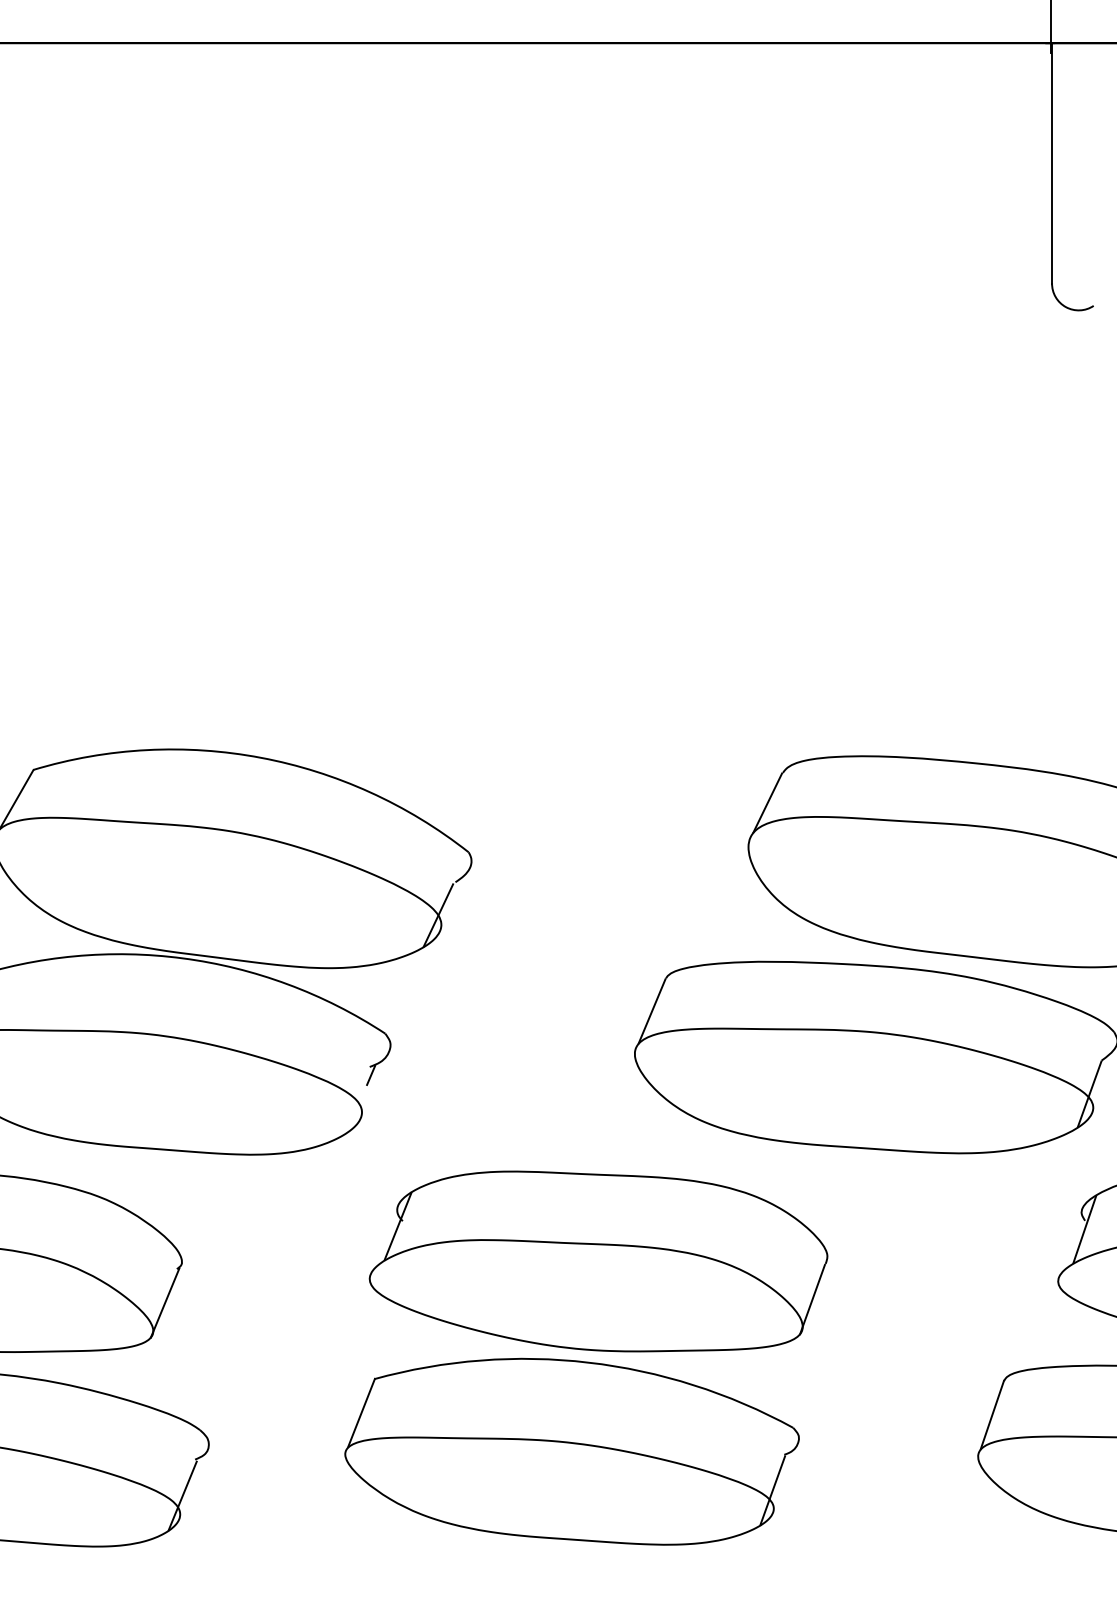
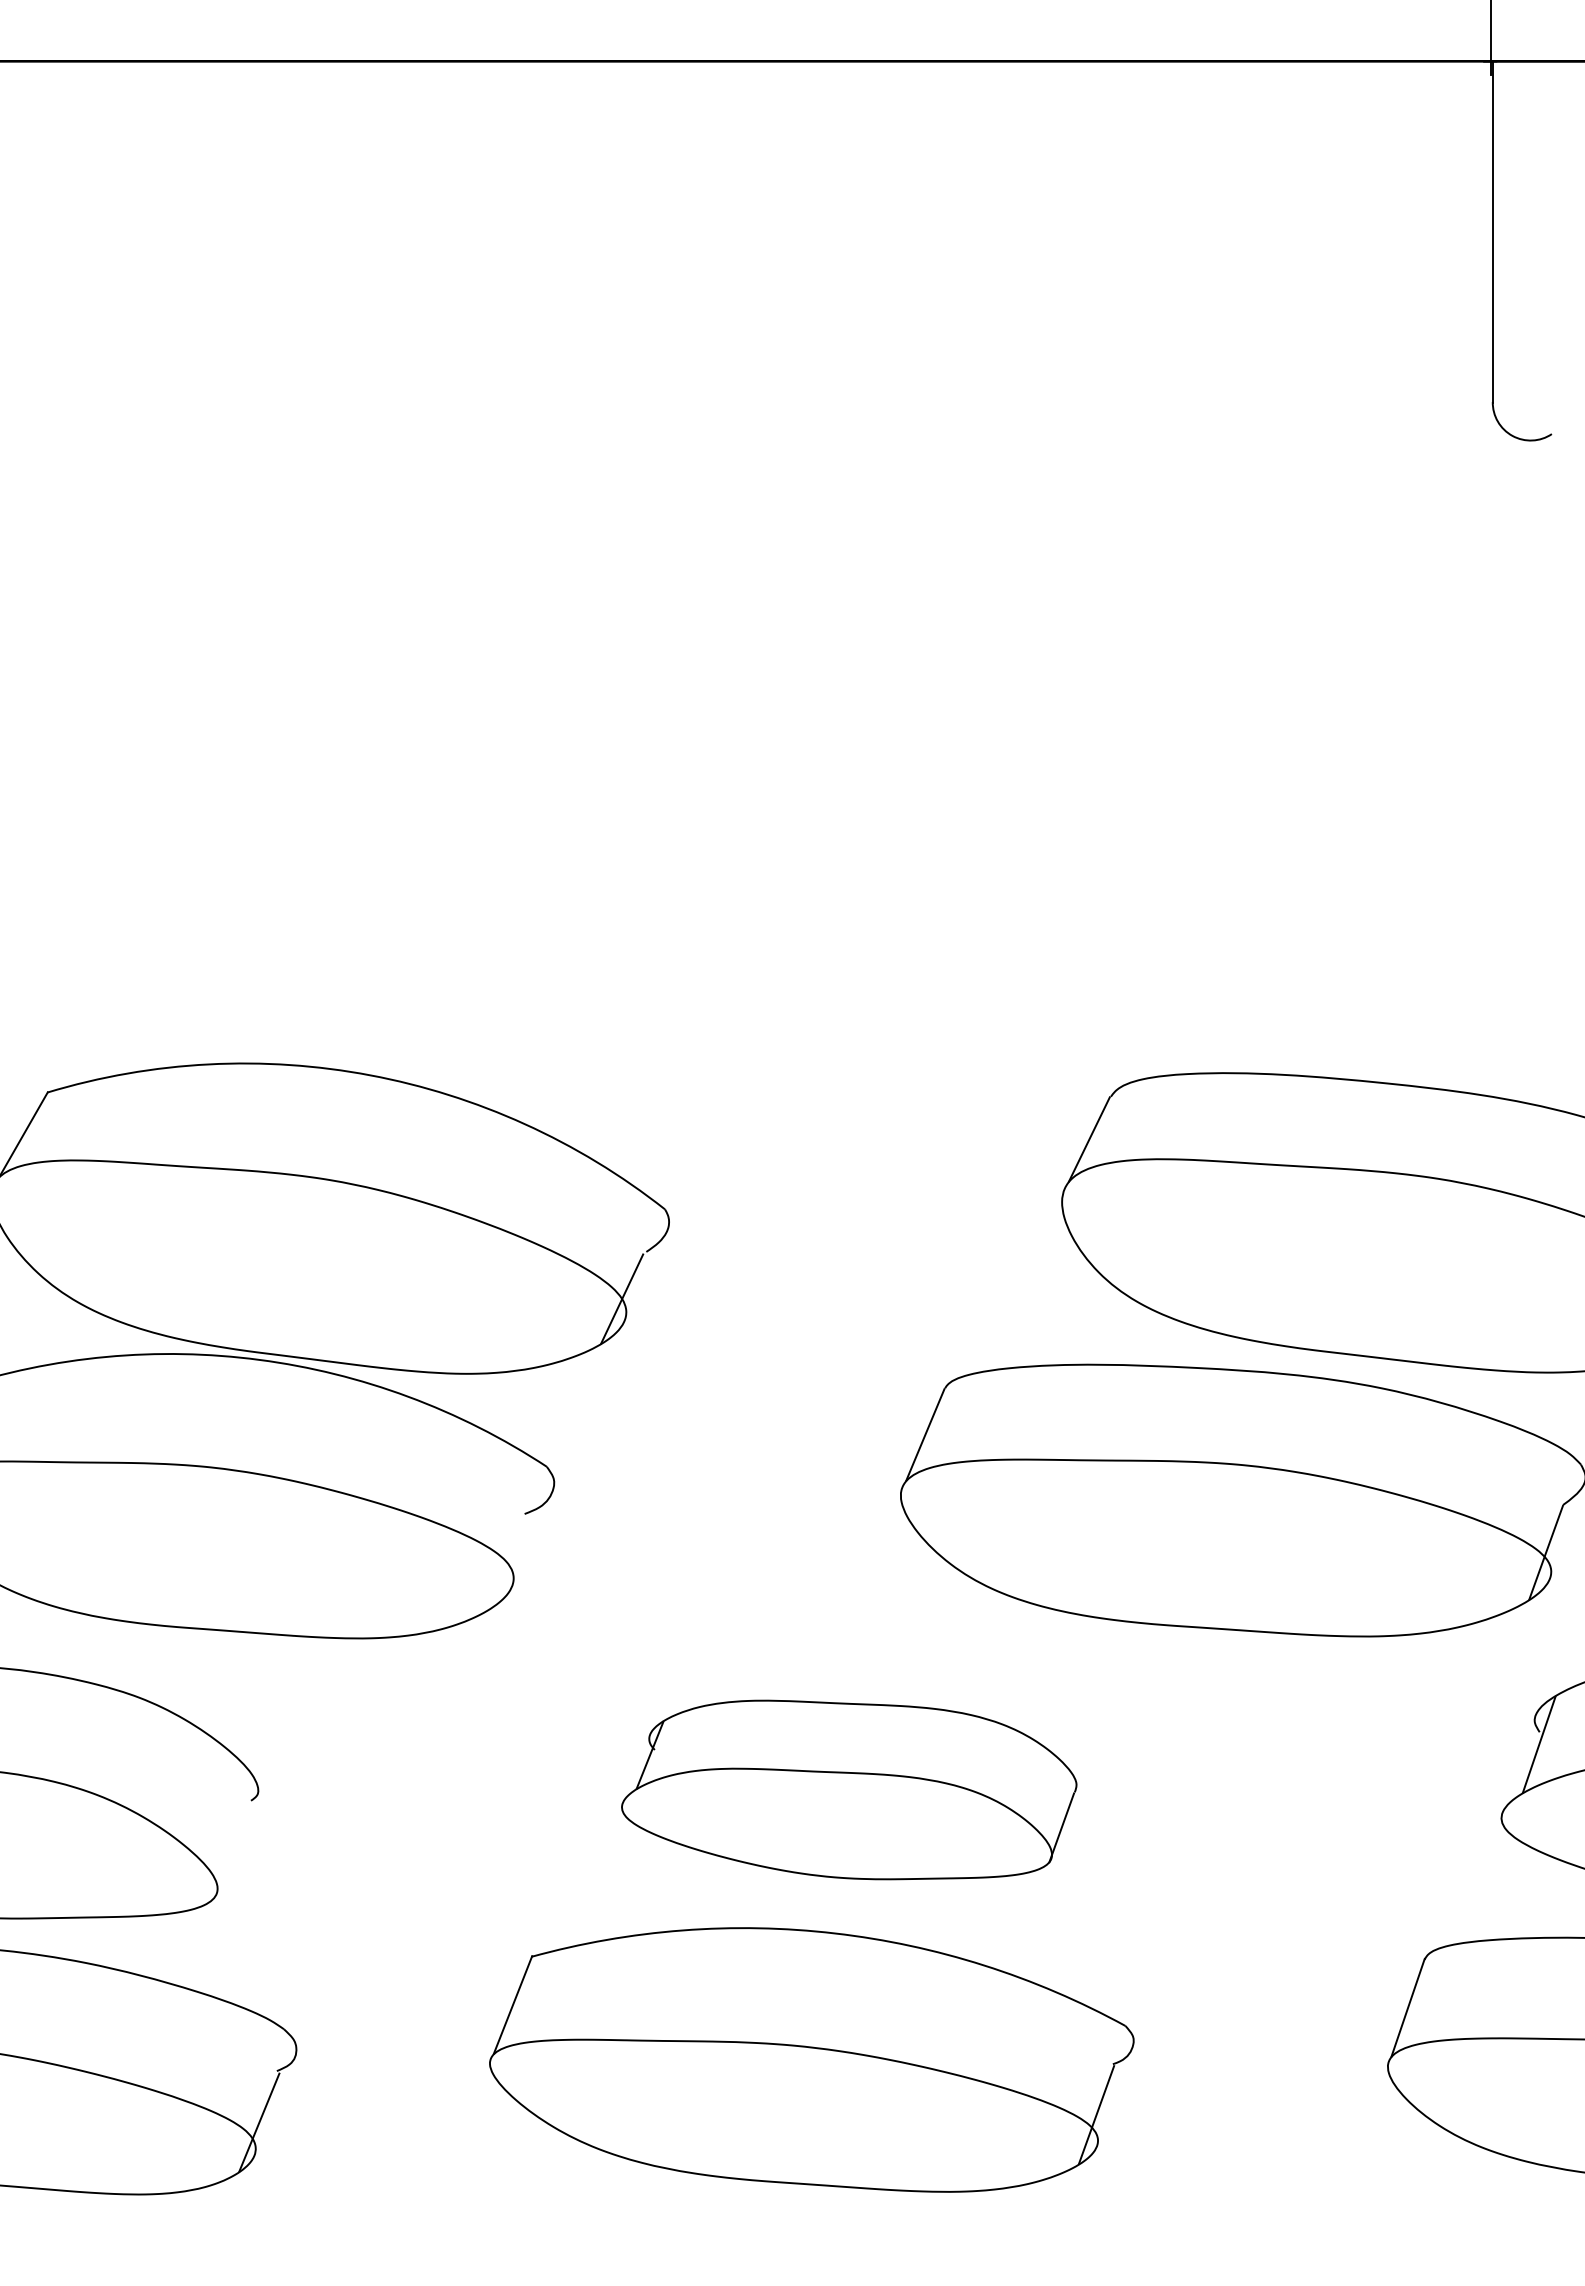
line: (371, 1075) -> (526, 1525), removed
part: (597, 1261) -> (848, 1789), size x0.7
line: (165, 1302) -> (234, 1848), removed

